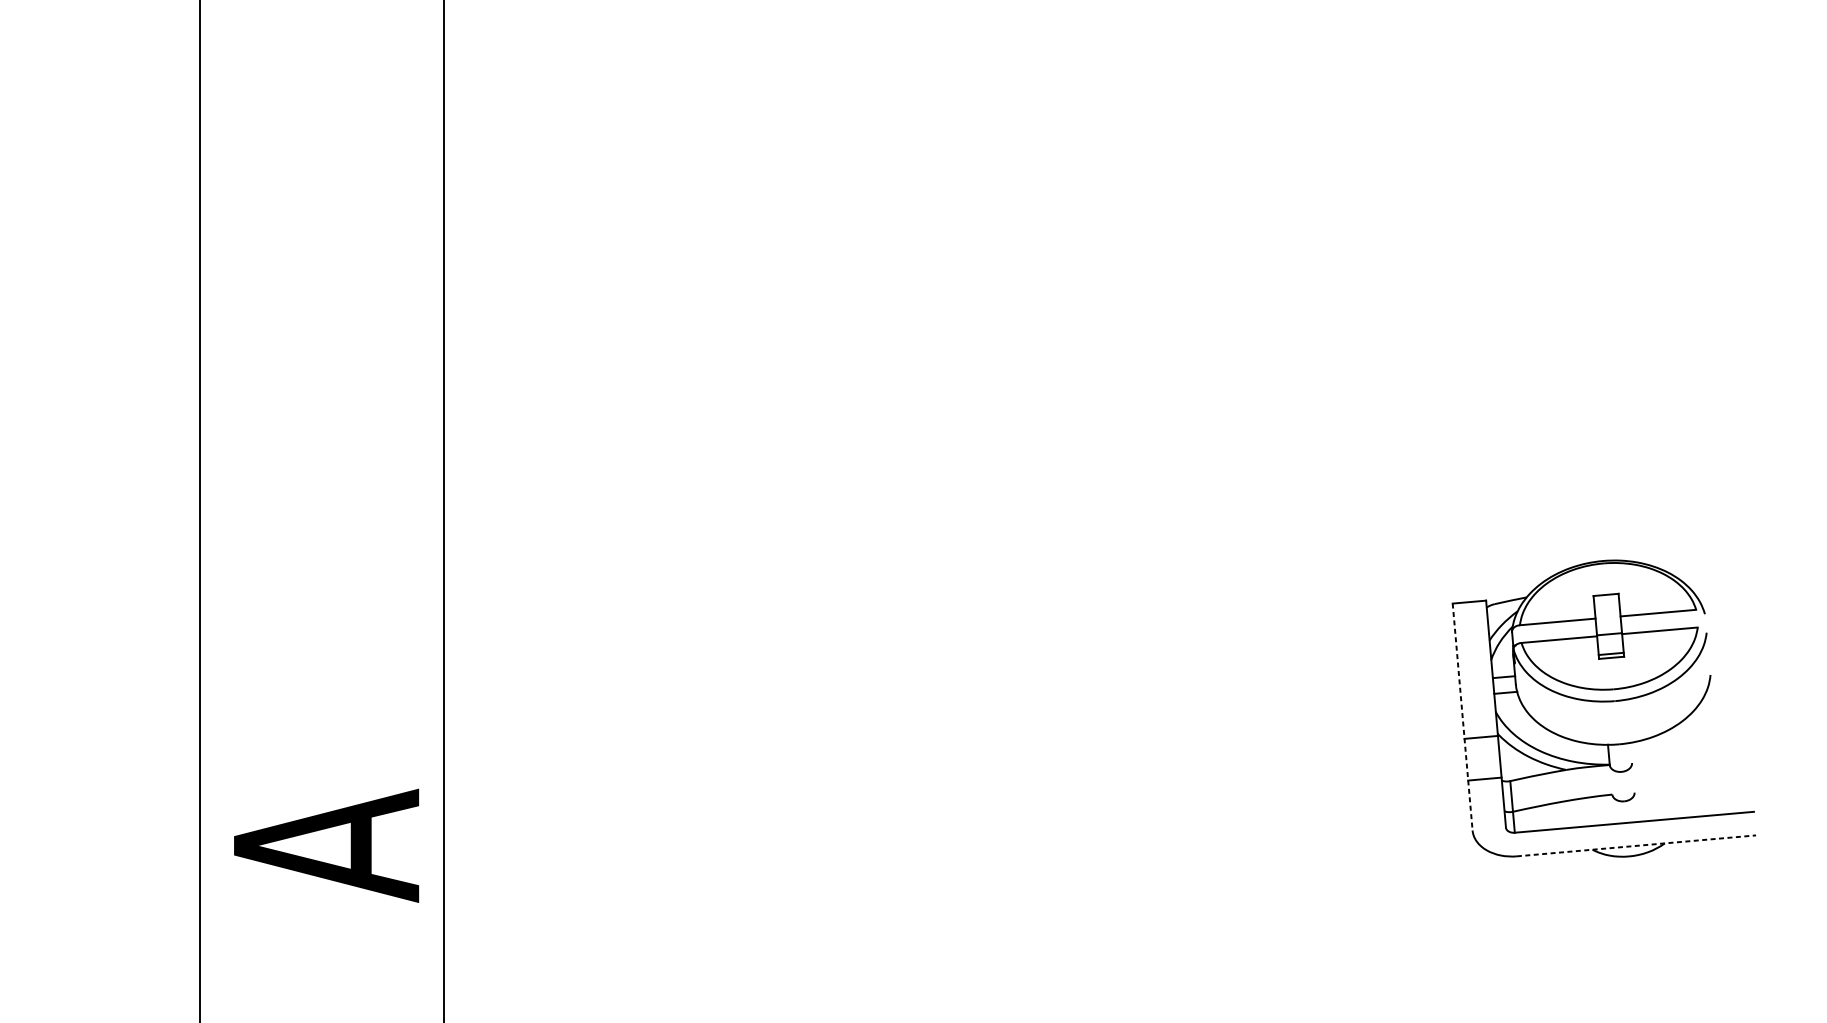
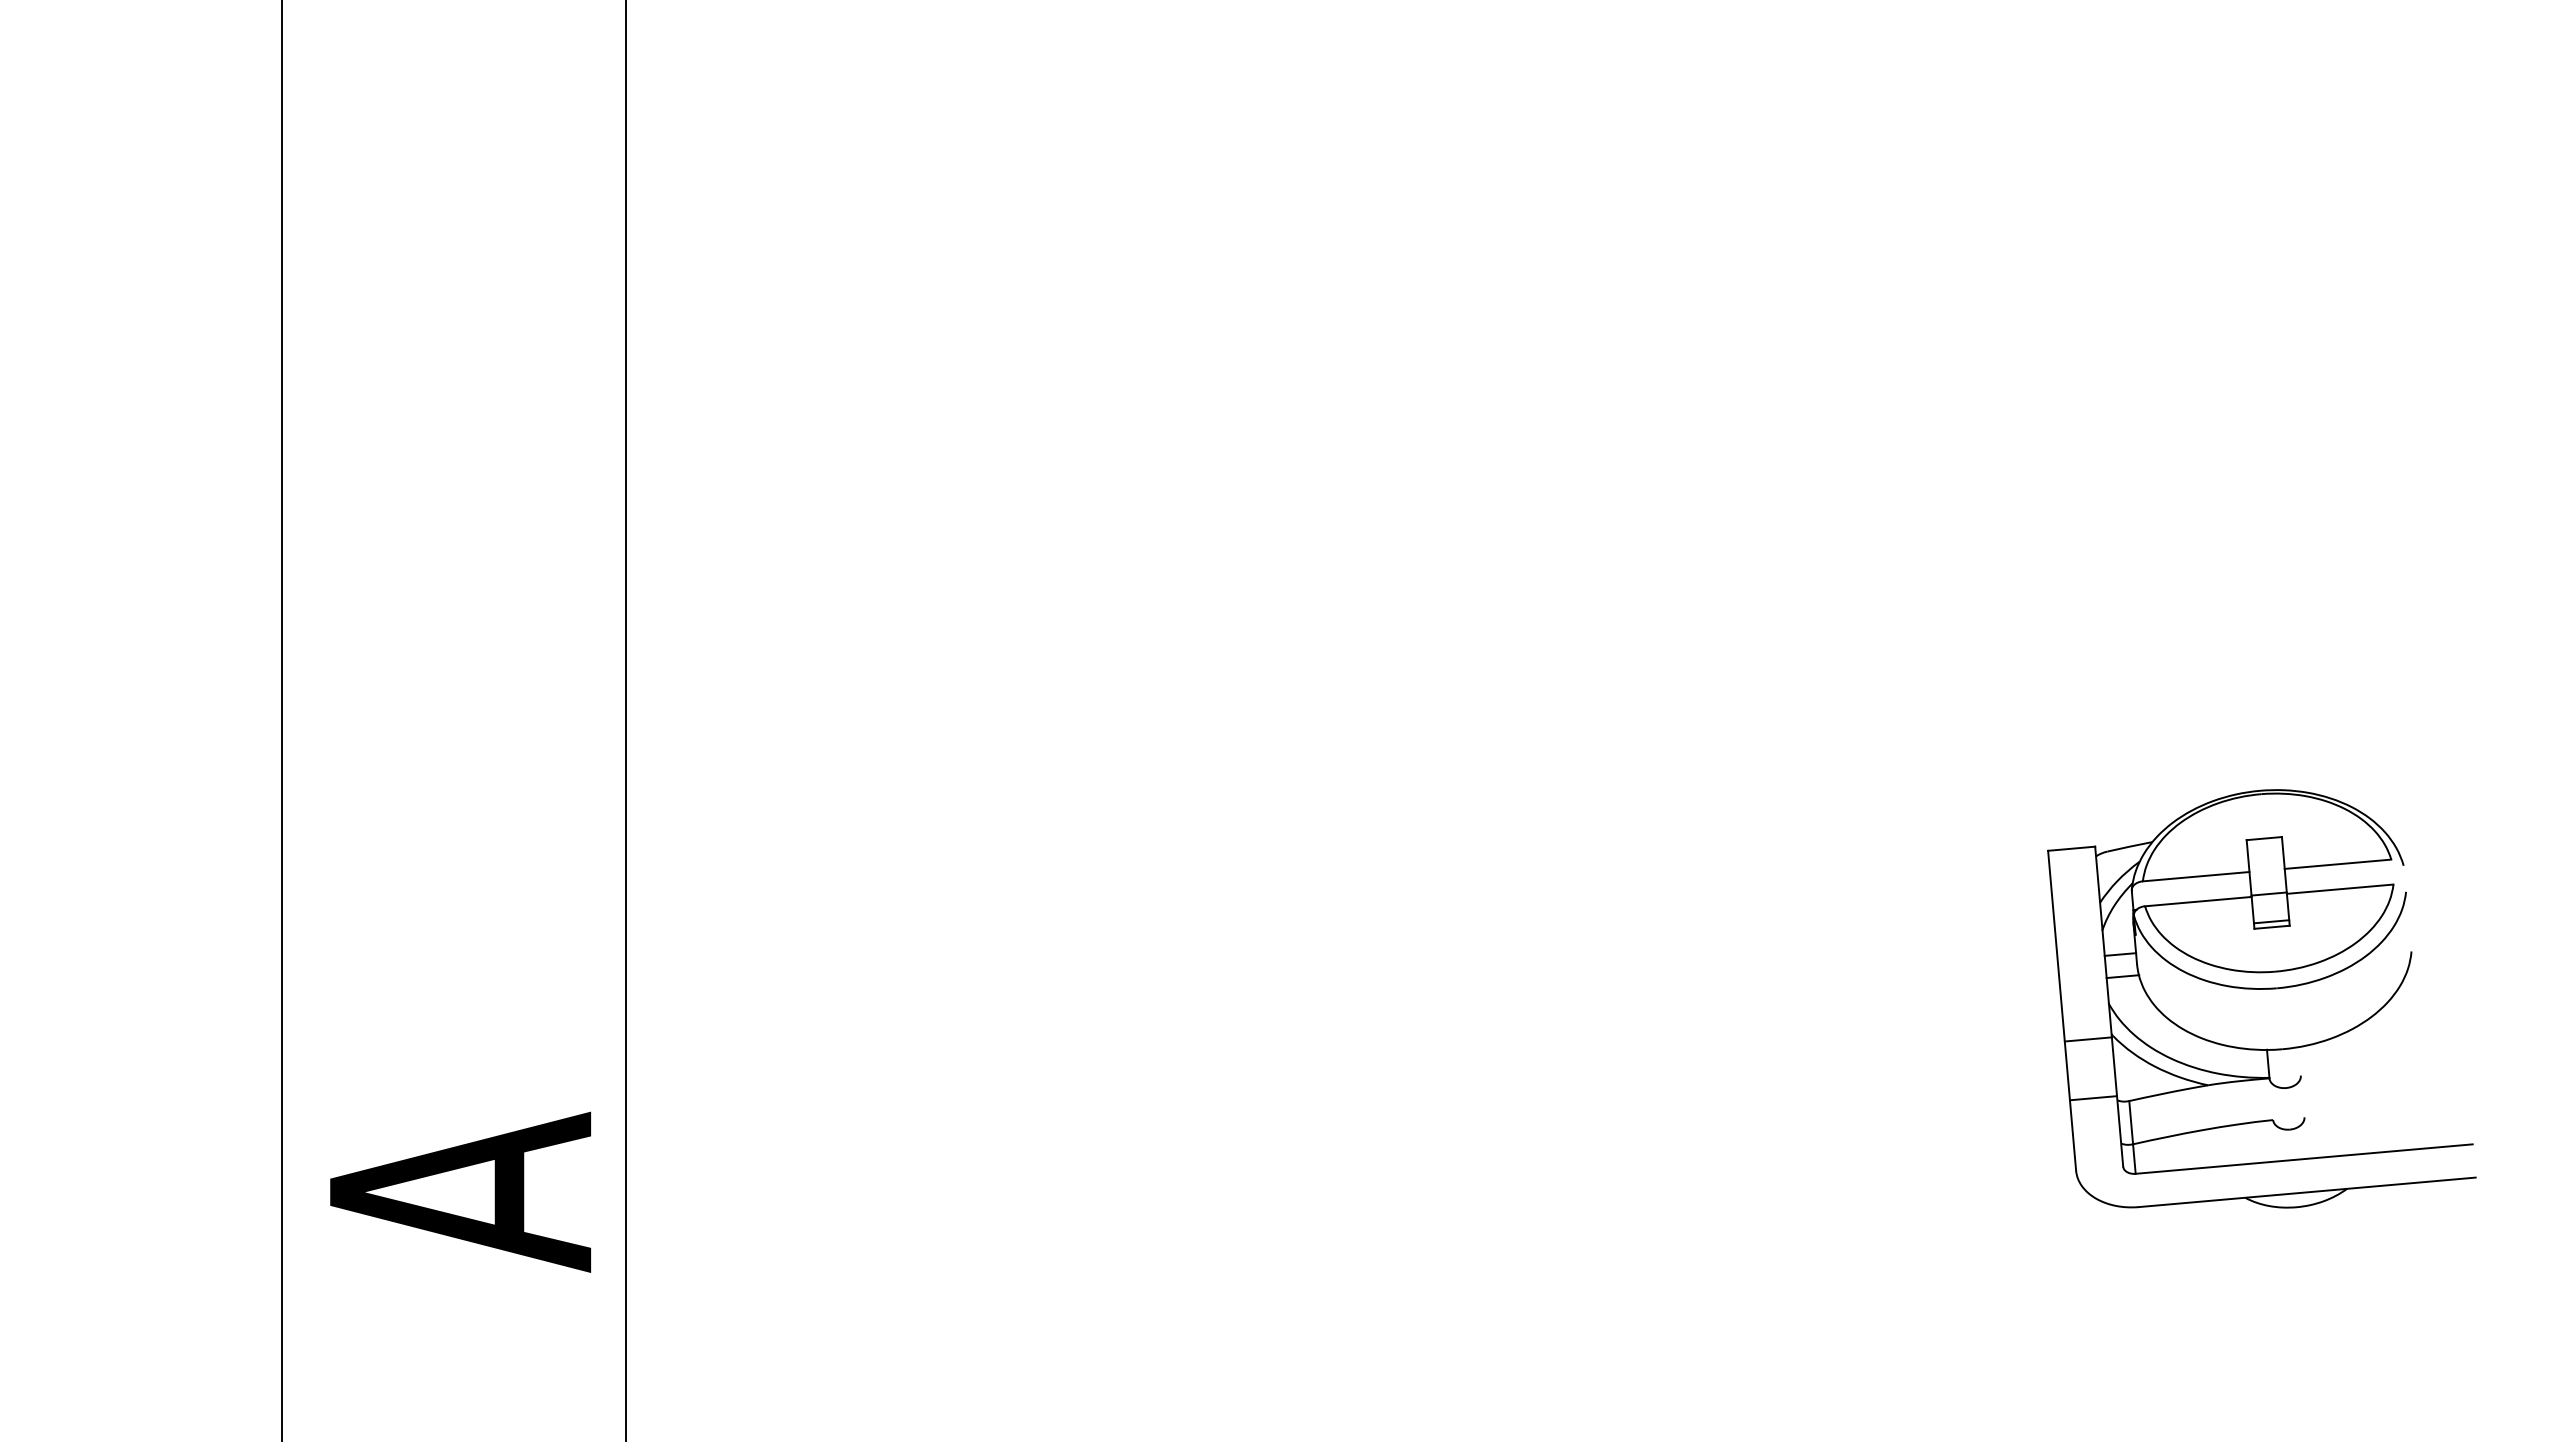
line: (1462, 716) -> (2062, 1010), dashed -> solid
line: (1636, 845) -> (2307, 1192), dashed -> solid

